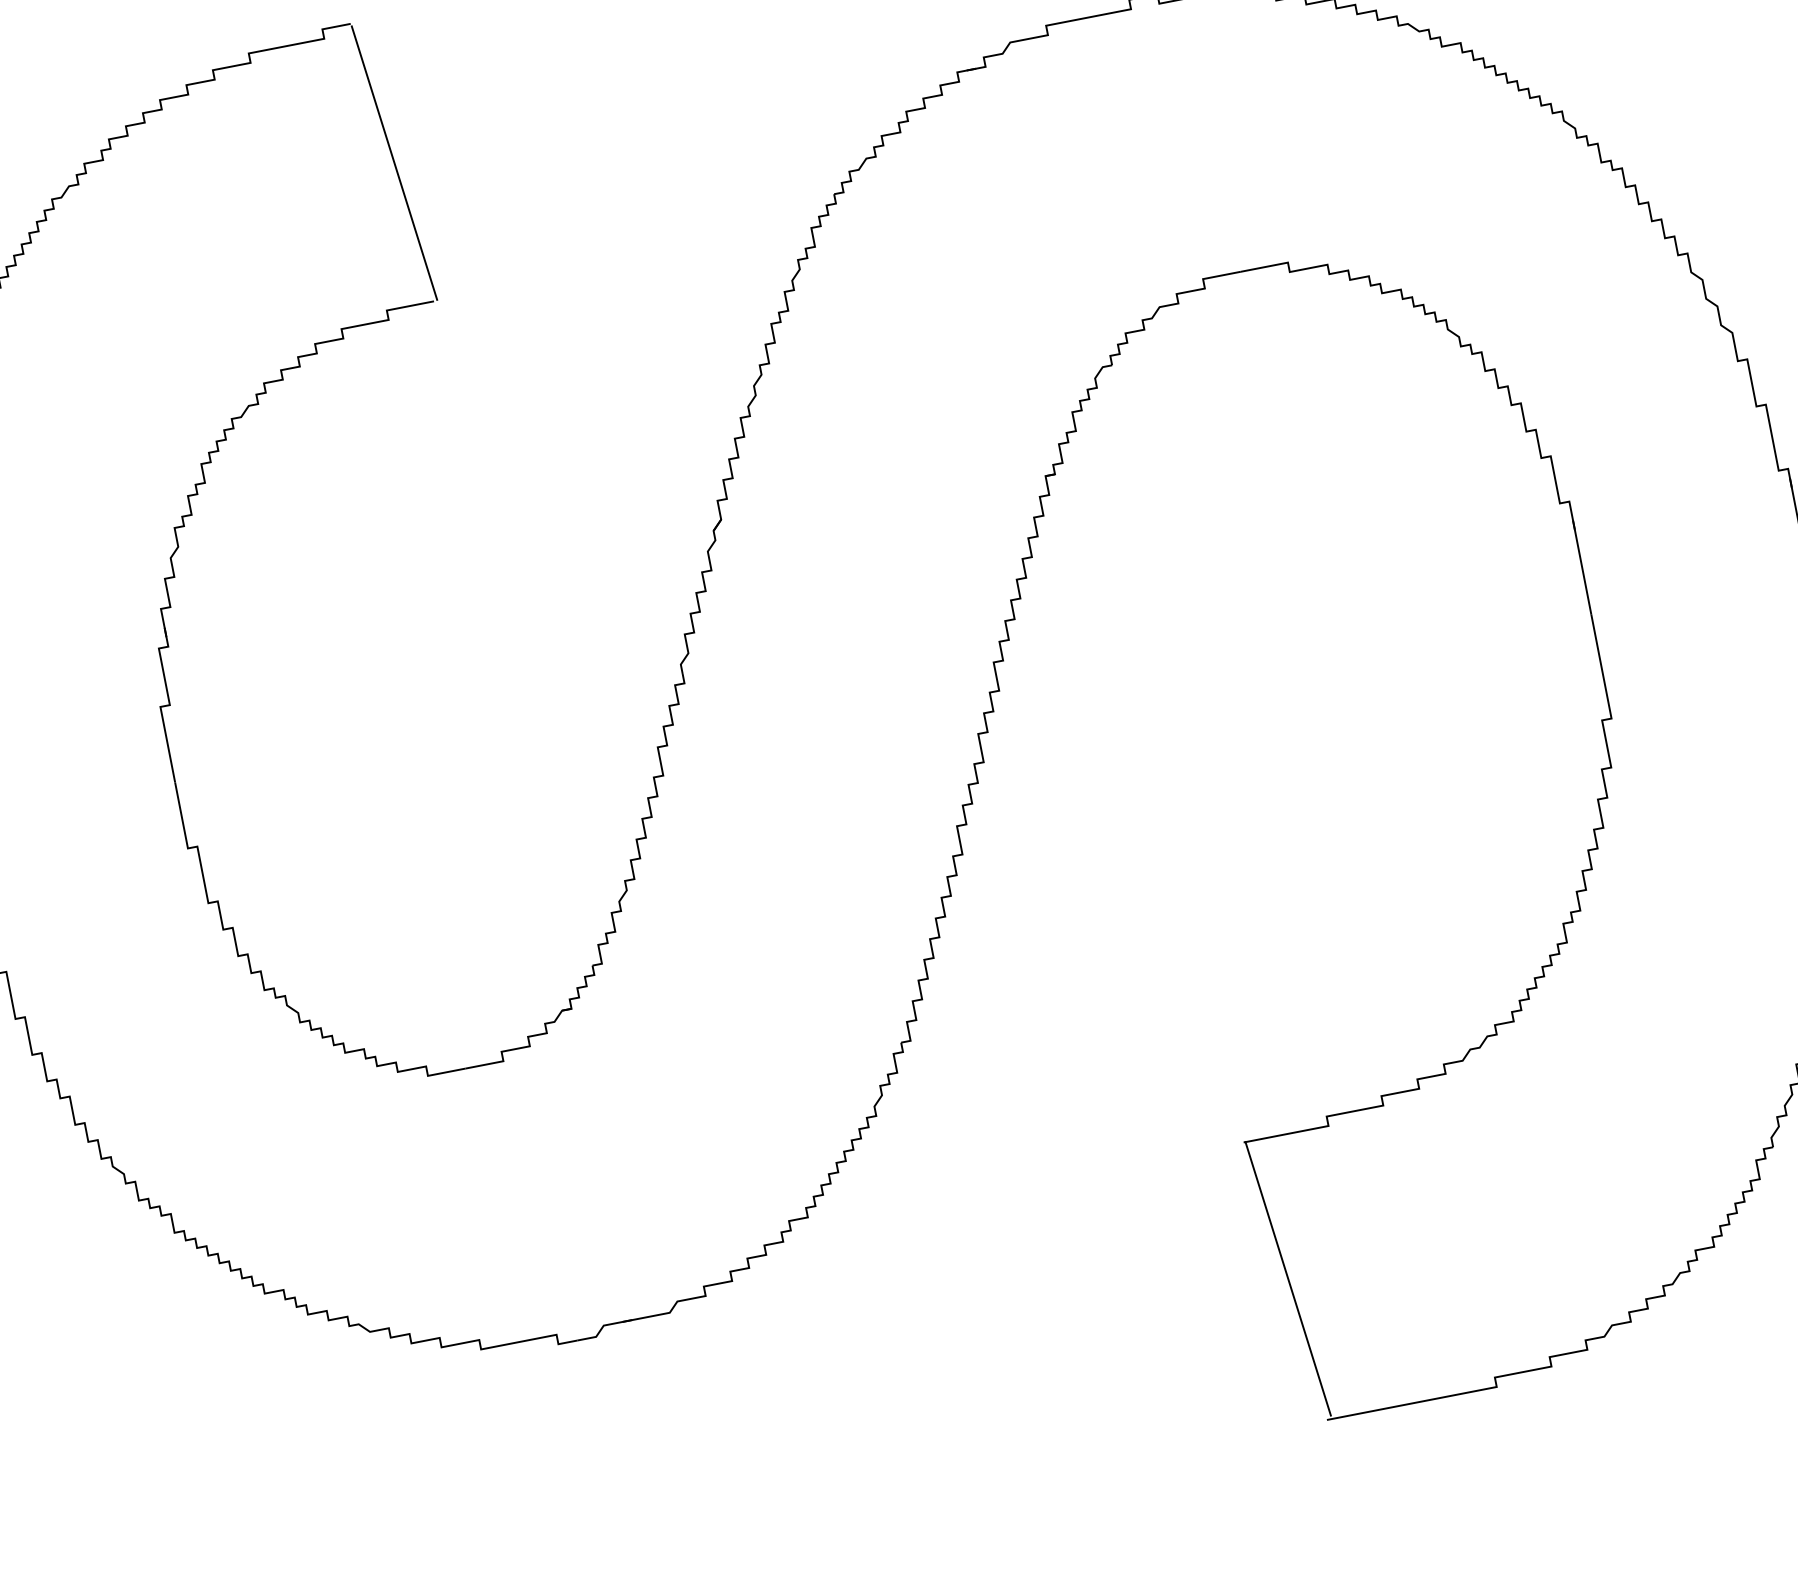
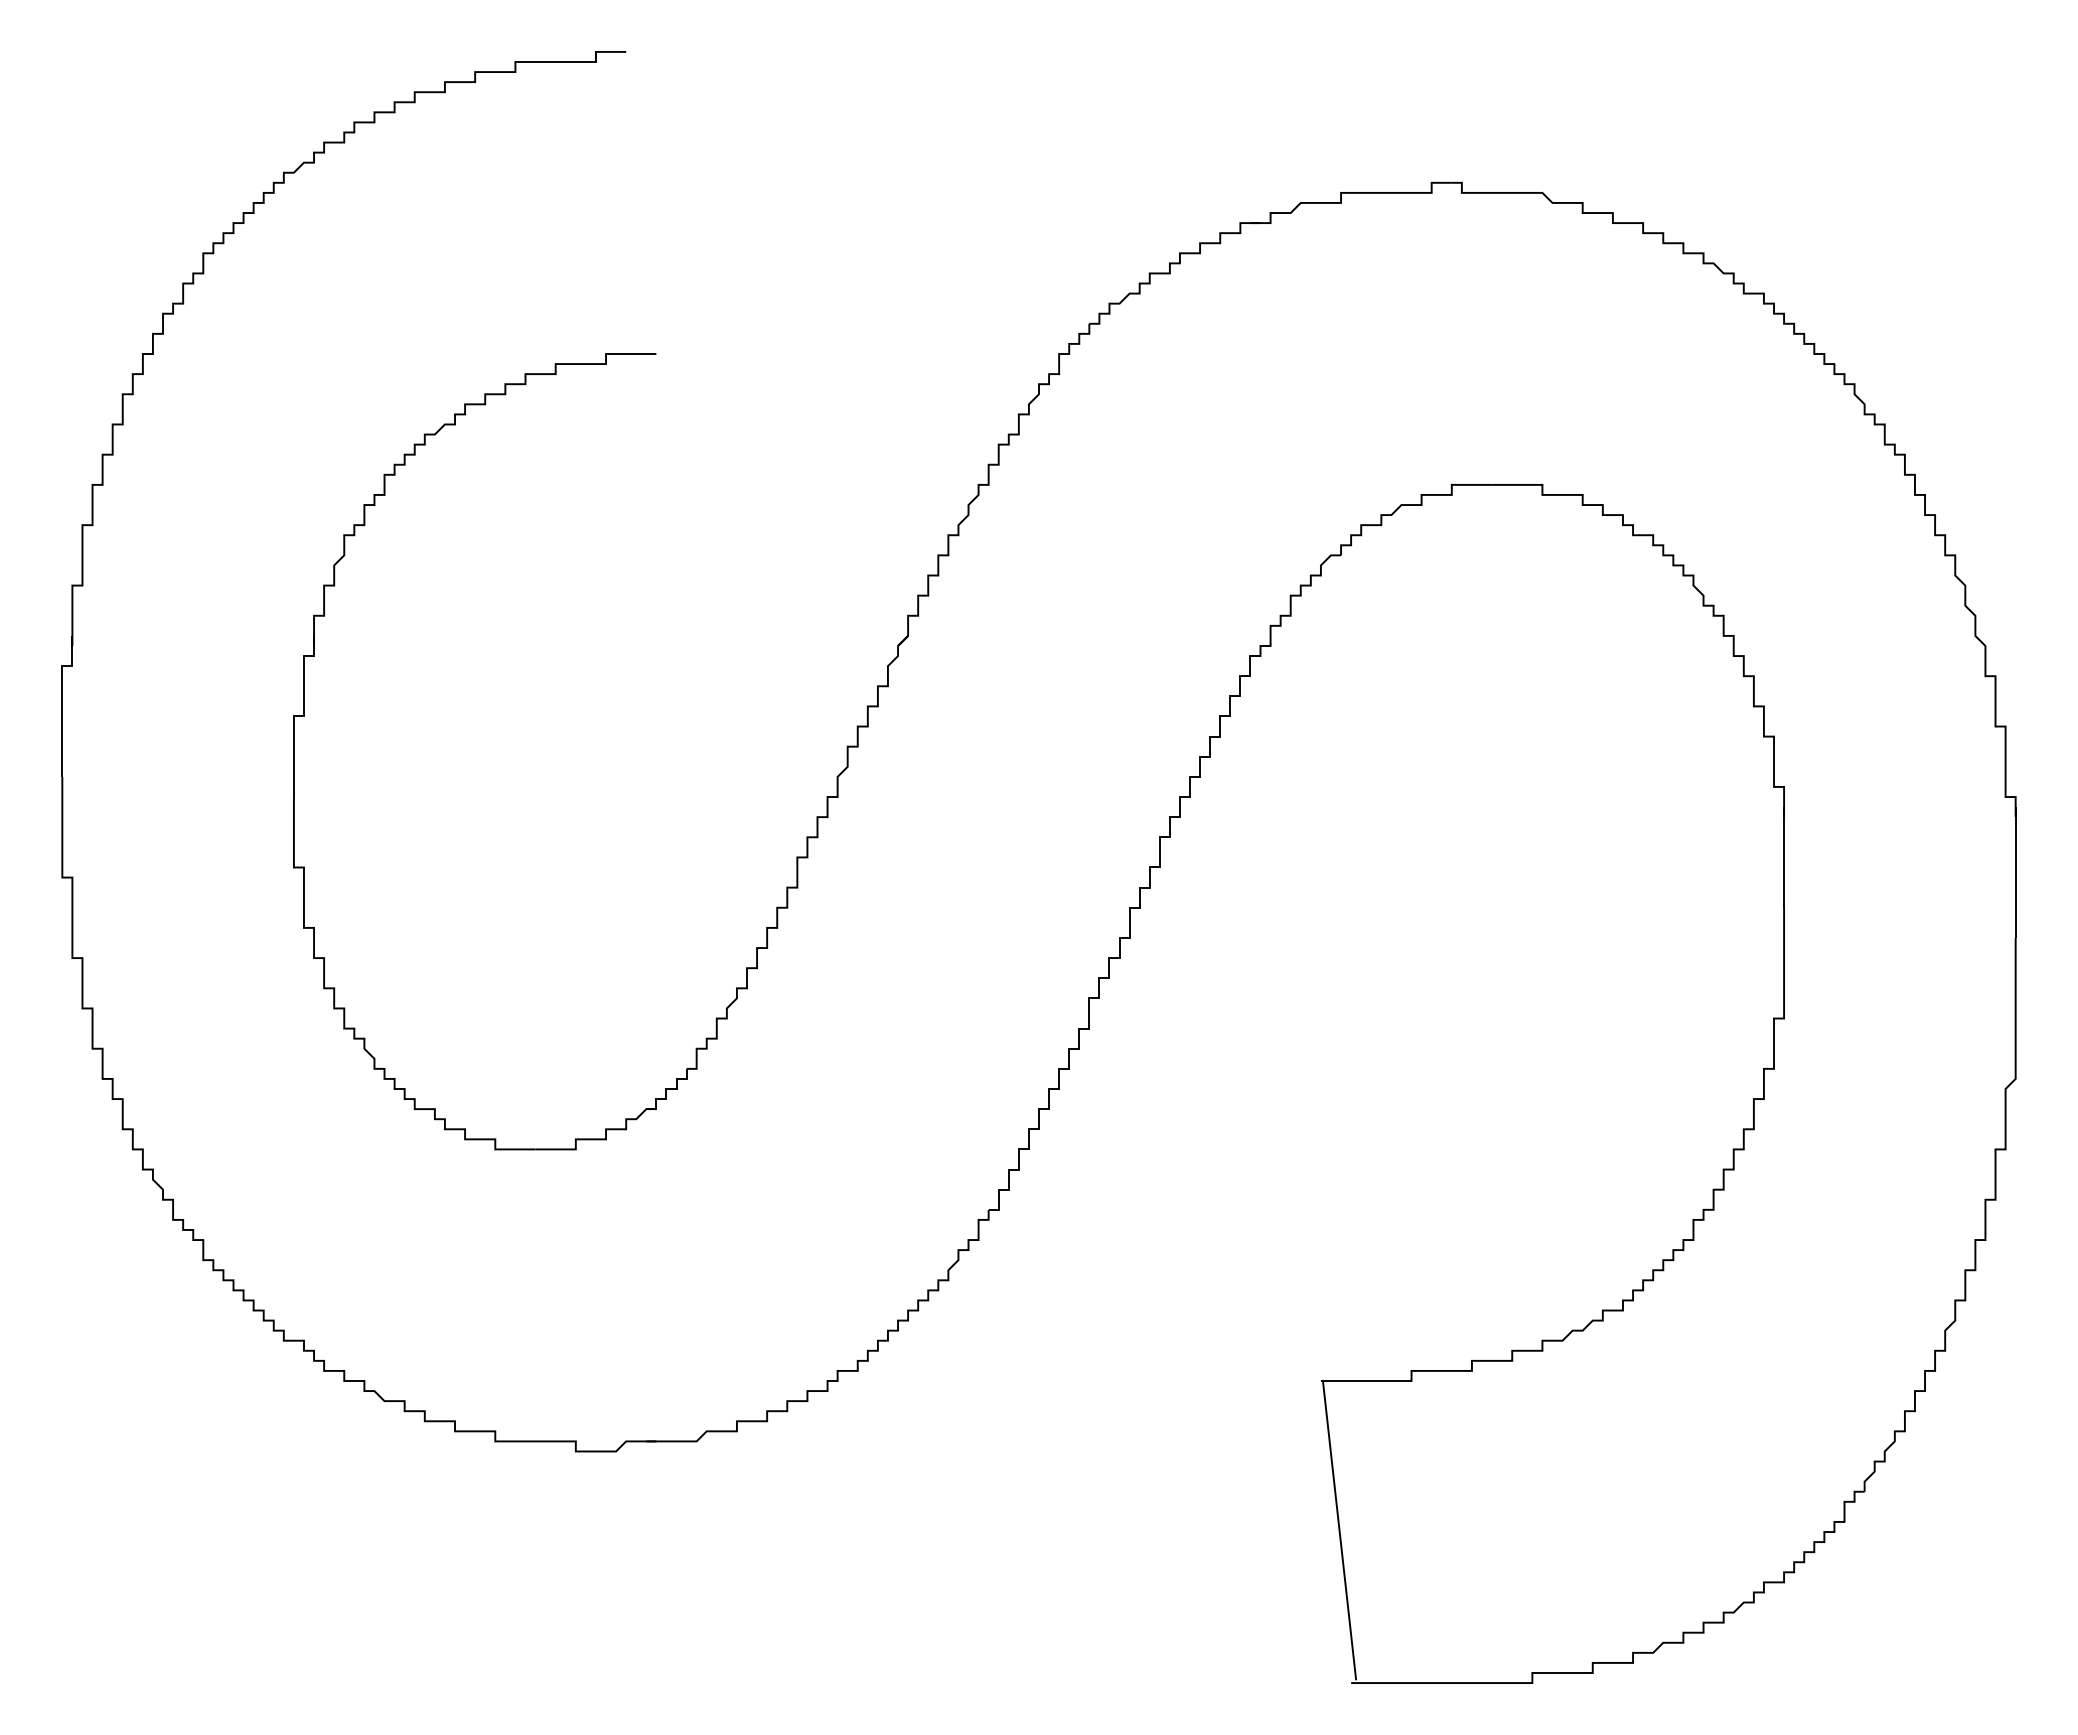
line: (393, 162) -> (642, 203), removed

